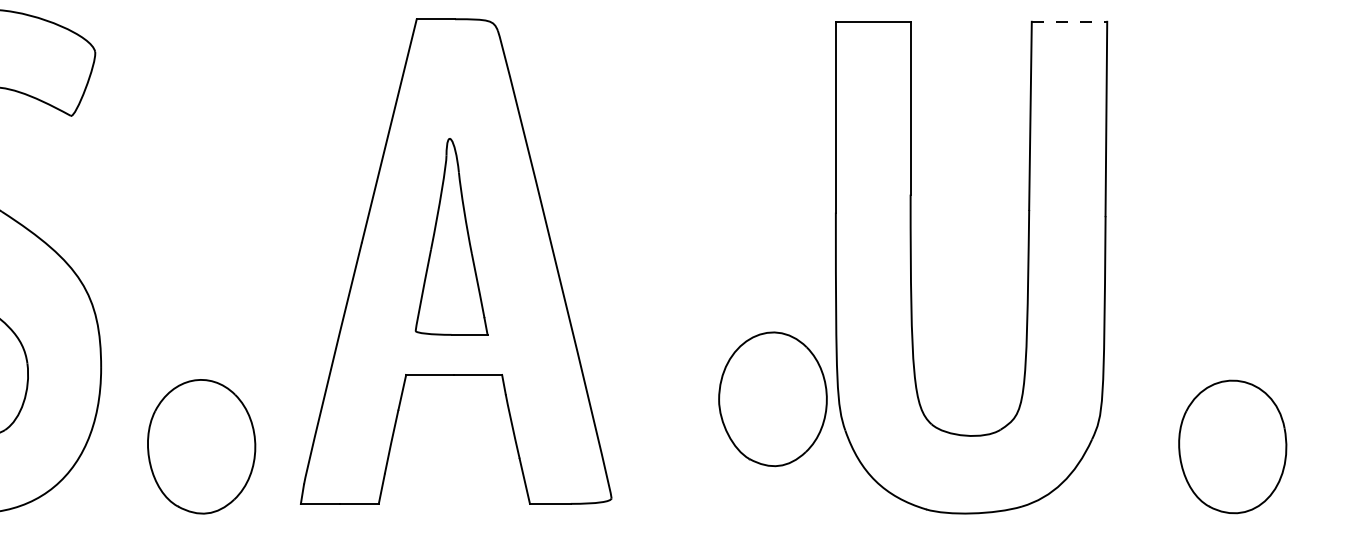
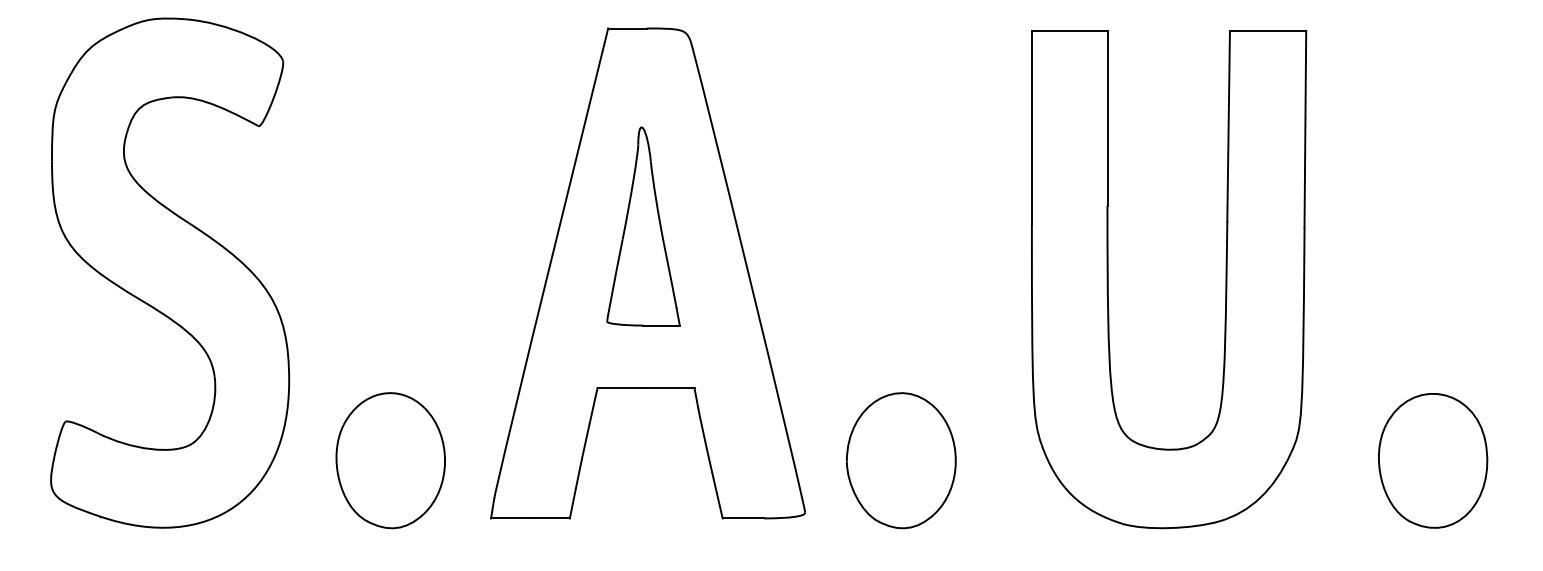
line: (1069, 22) -> (1268, 31), dashed -> solid
part: (451, 236) -> (643, 226), moved
part: (773, 399) -> (901, 460), moved

